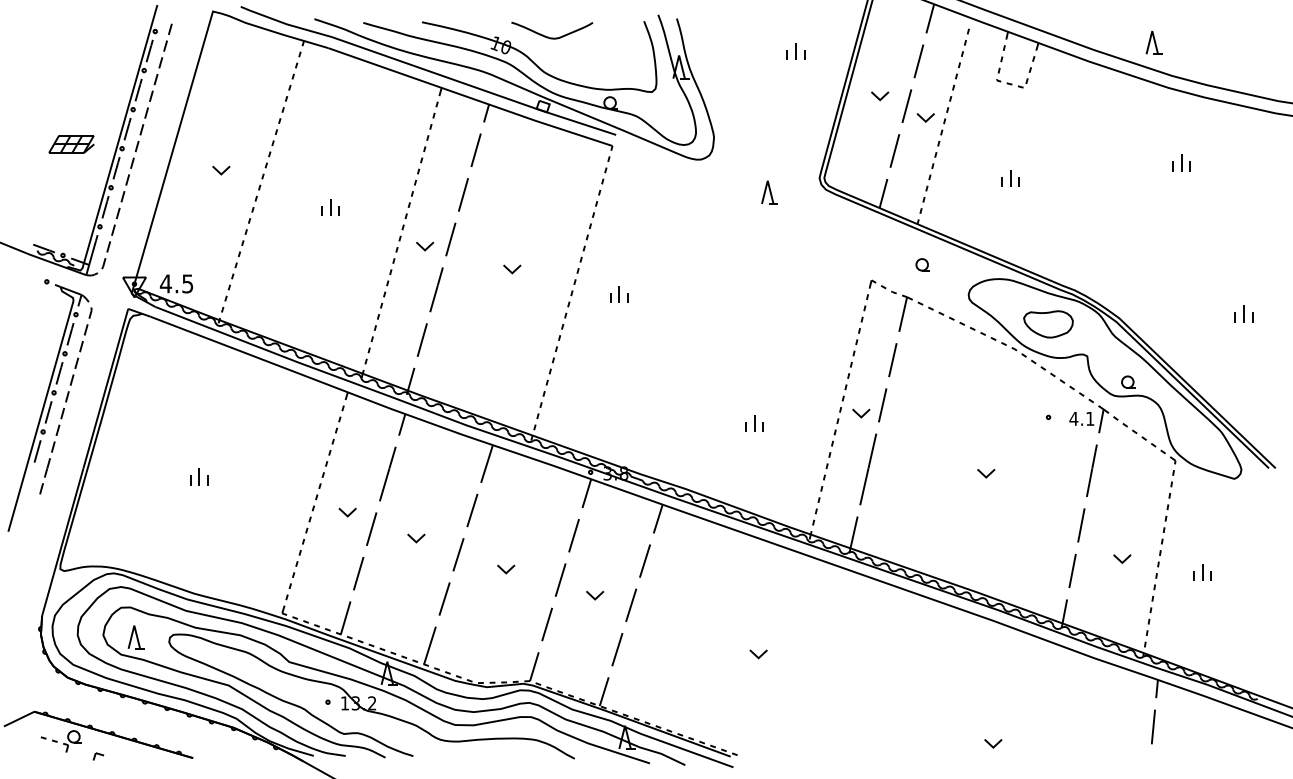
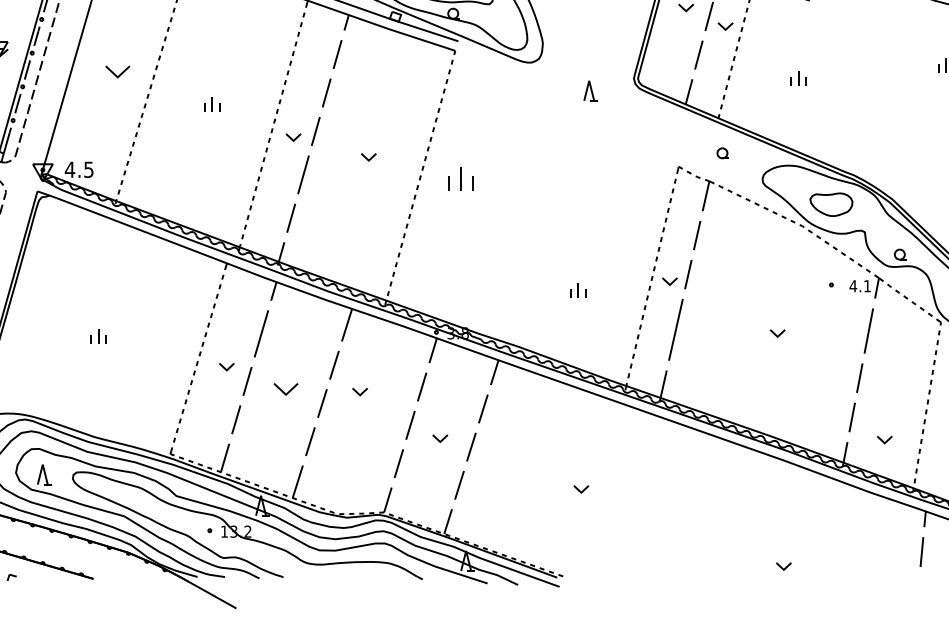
part: (221, 170) -> (117, 71), size x1.6
part: (619, 294) -> (461, 178), size x1.6
part: (416, 538) -> (286, 389), size x1.6
part: (1122, 558) -> (884, 439), moved
part: (506, 569) -> (360, 392), moved

